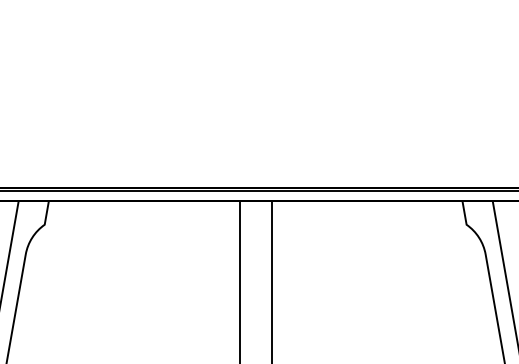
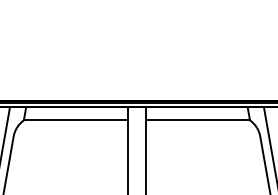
line: (141, 224) -> (75, 120), added
line: (368, 224) -> (197, 120), added

